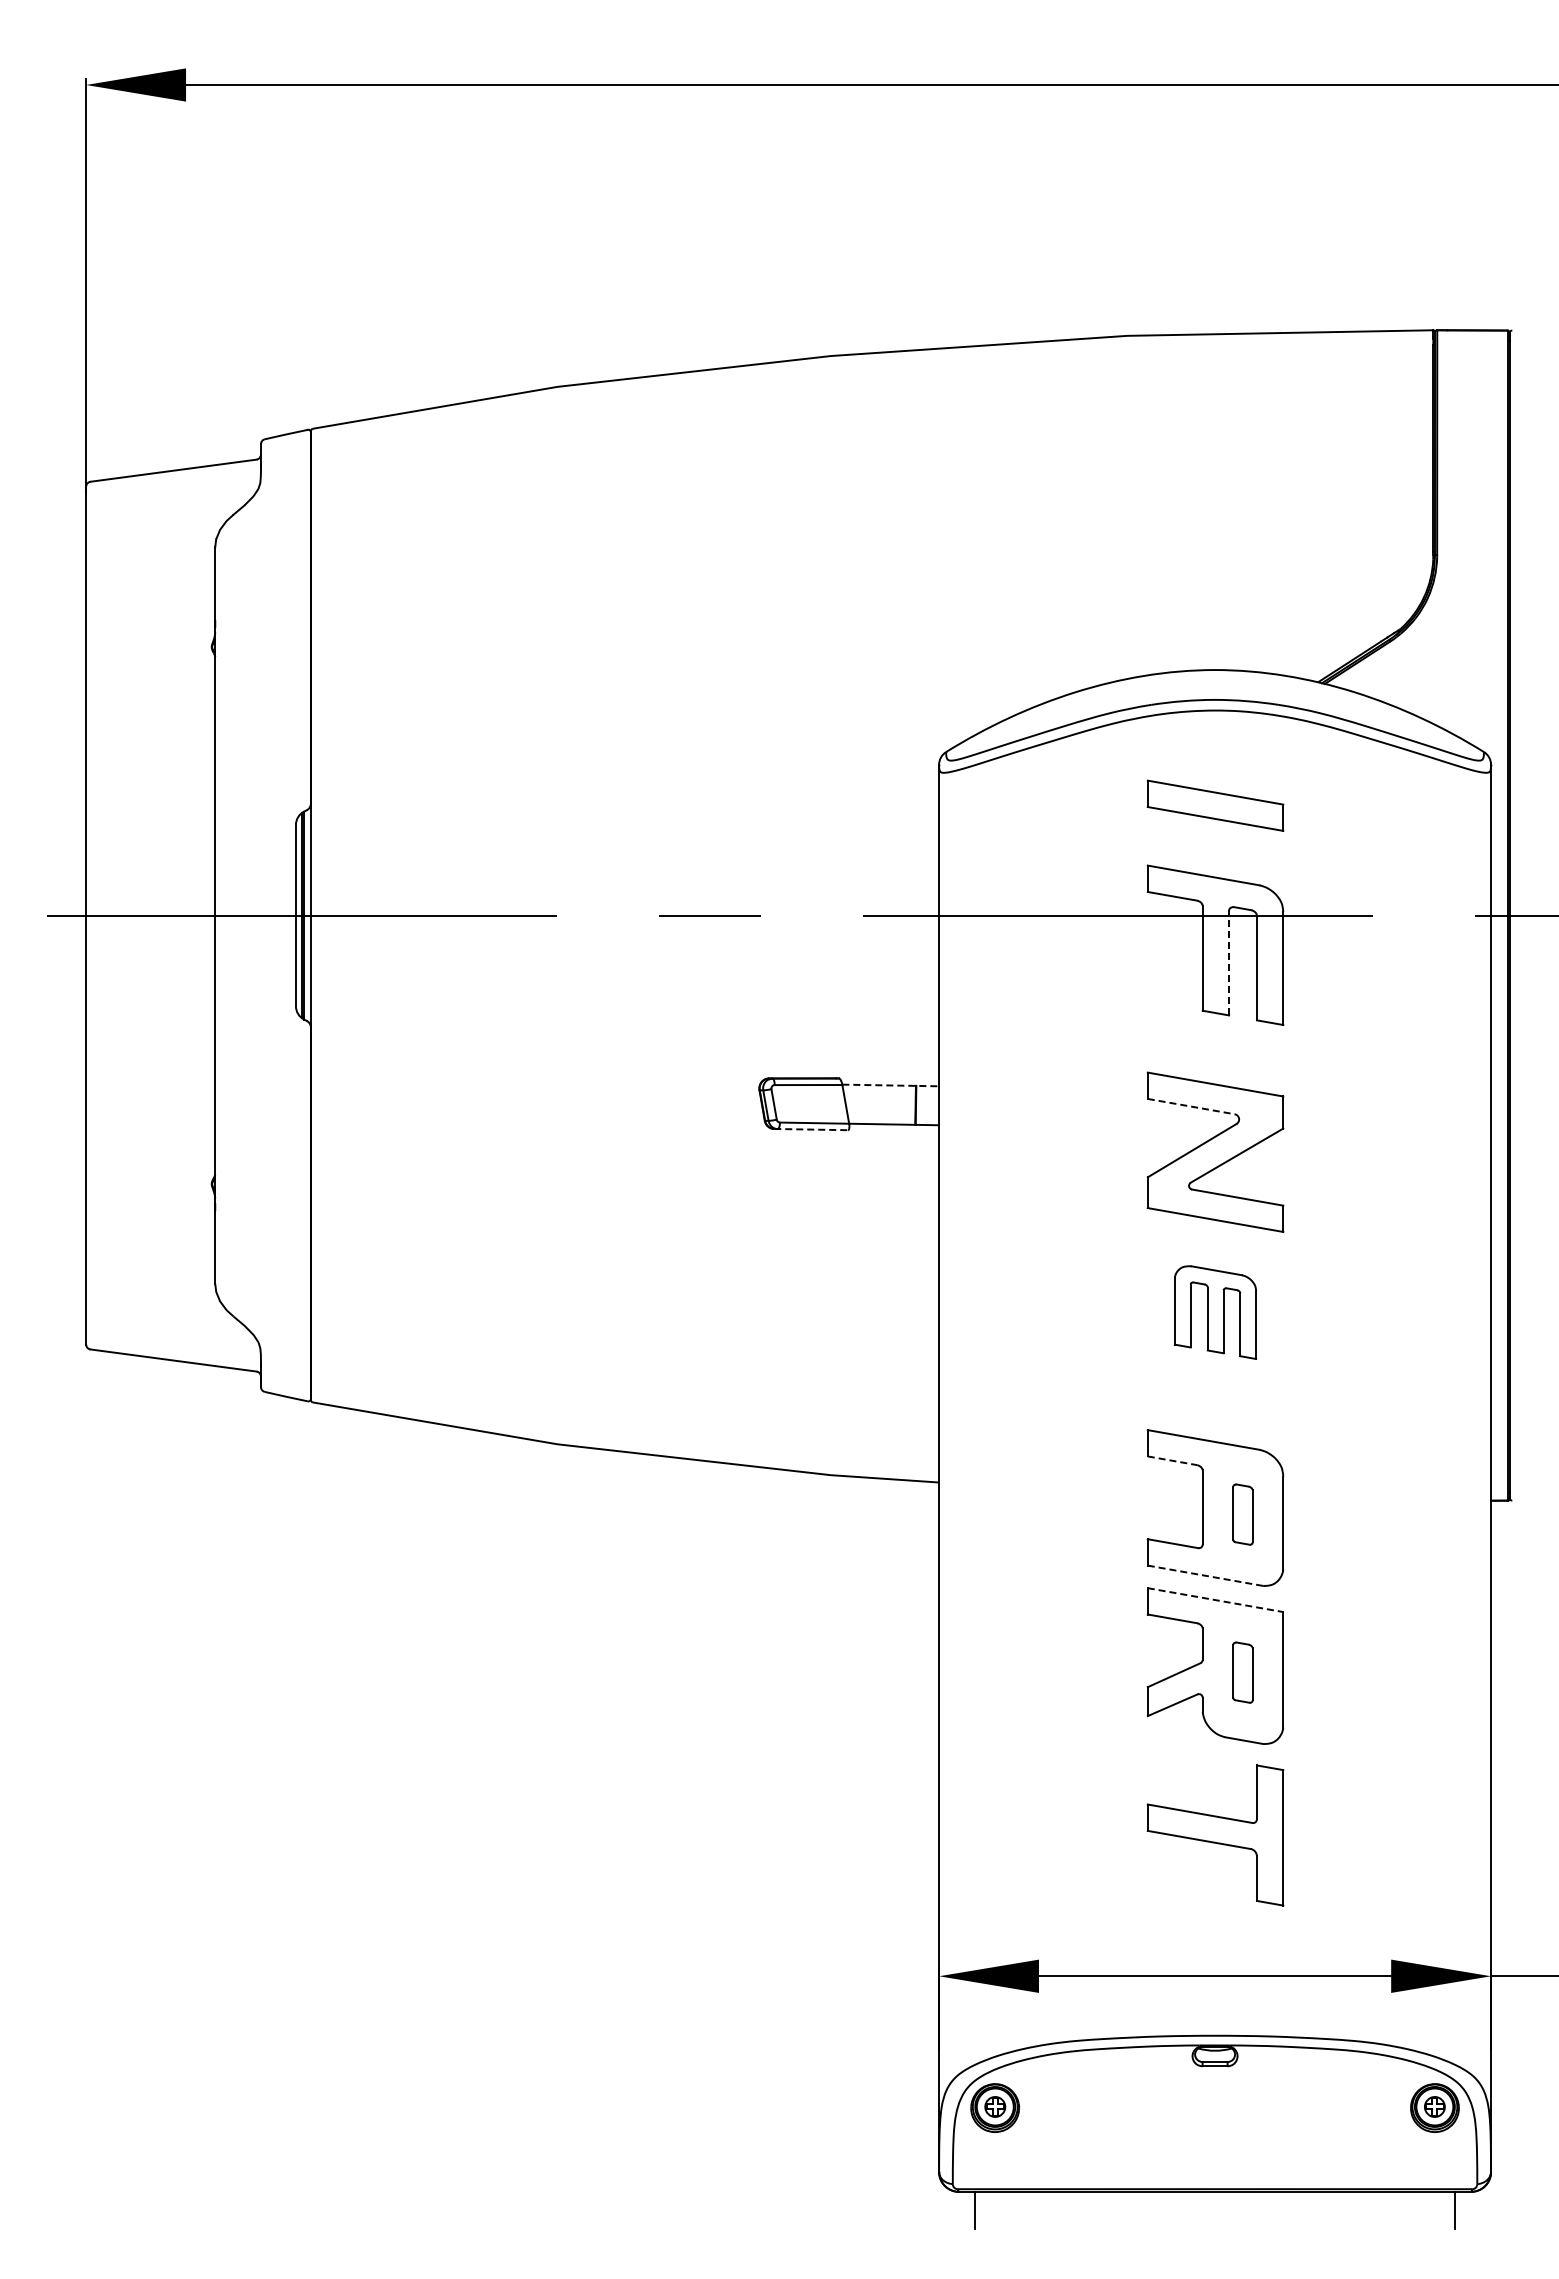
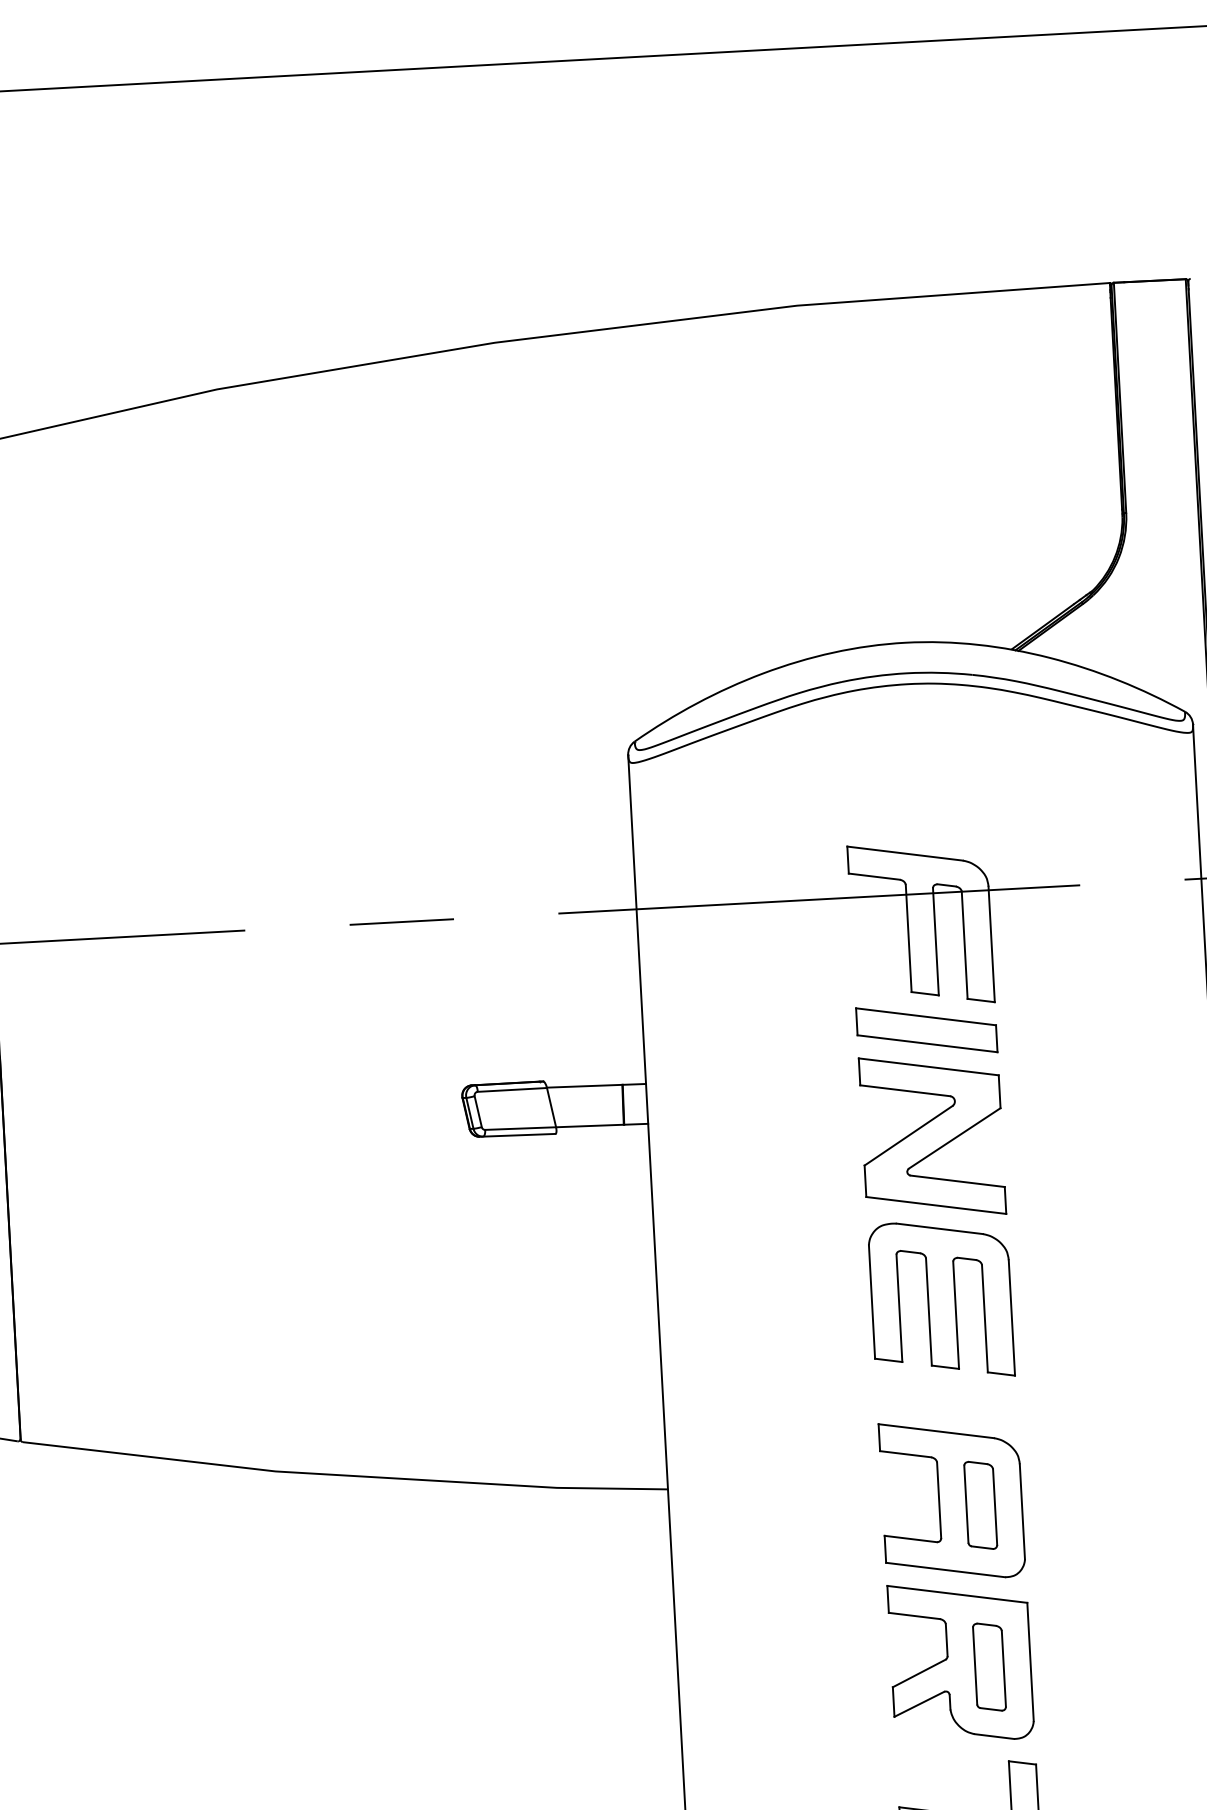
part: (1215, 805) -> (926, 1029), moved
line: (1229, 962) -> (936, 941), dashed -> solid
line: (891, 1085) -> (597, 1085), dashed -> solid
line: (1191, 1106) -> (905, 1090), dashed -> solid
line: (811, 1129) -> (517, 1135), dashed -> solid
part: (1215, 1312) -> (941, 1300), size x1.67
line: (1173, 1460) -> (906, 1453), dashed -> solid
part: (1242, 1514) -> (980, 1505), size x1.43
line: (1205, 1575) -> (945, 1569), dashed -> solid
line: (1215, 1600) -> (957, 1594), dashed -> solid
part: (1242, 1672) -> (988, 1666), size x1.43

